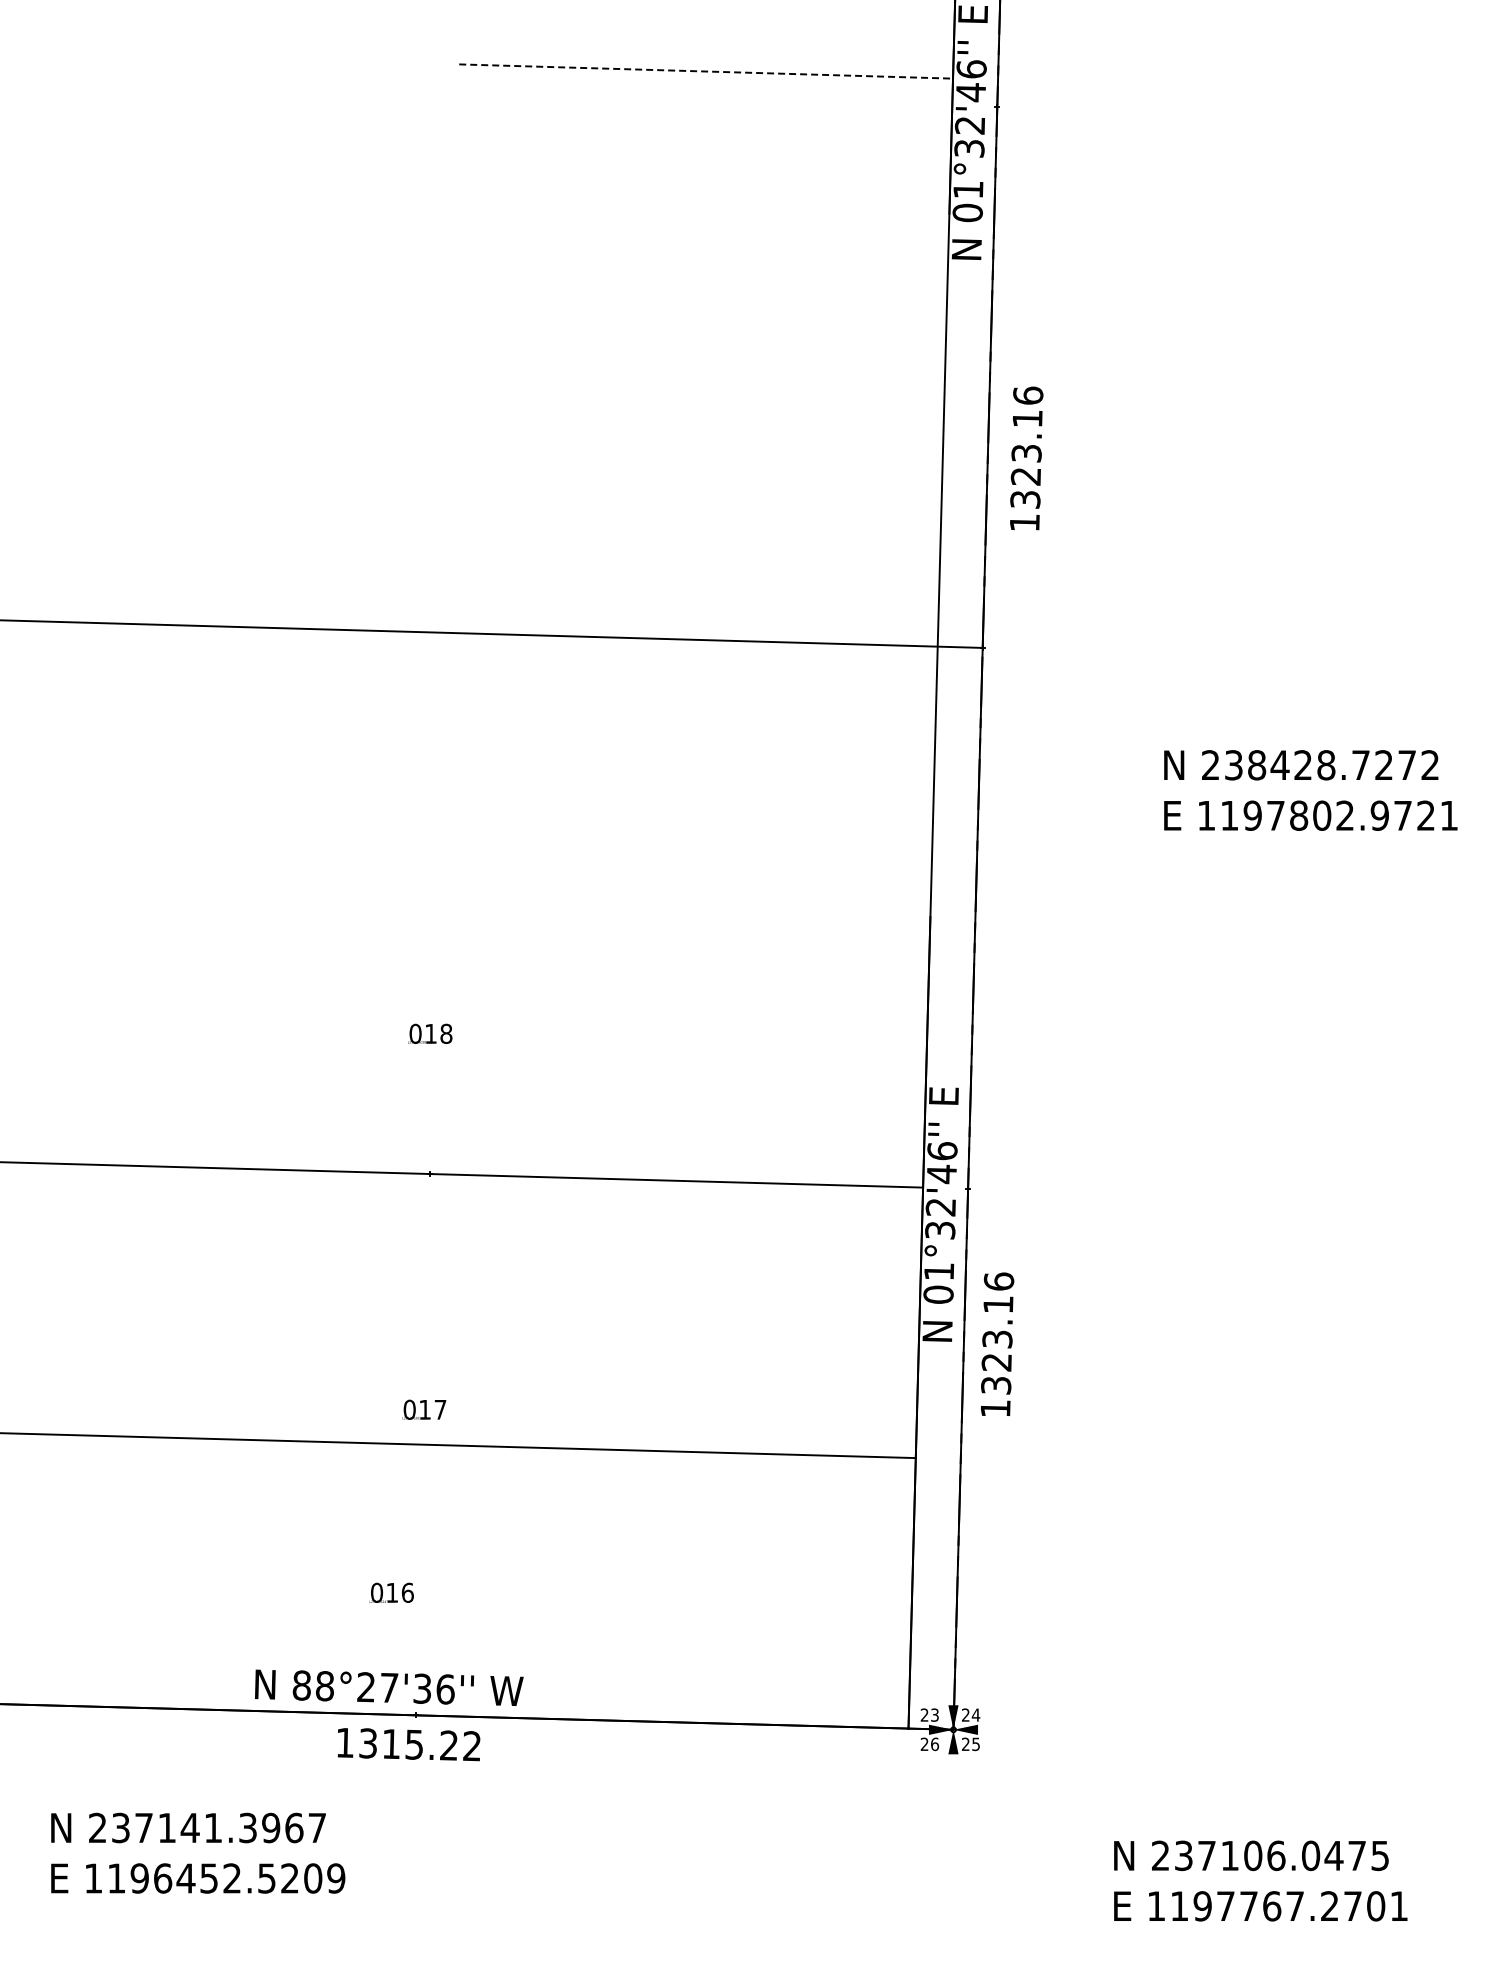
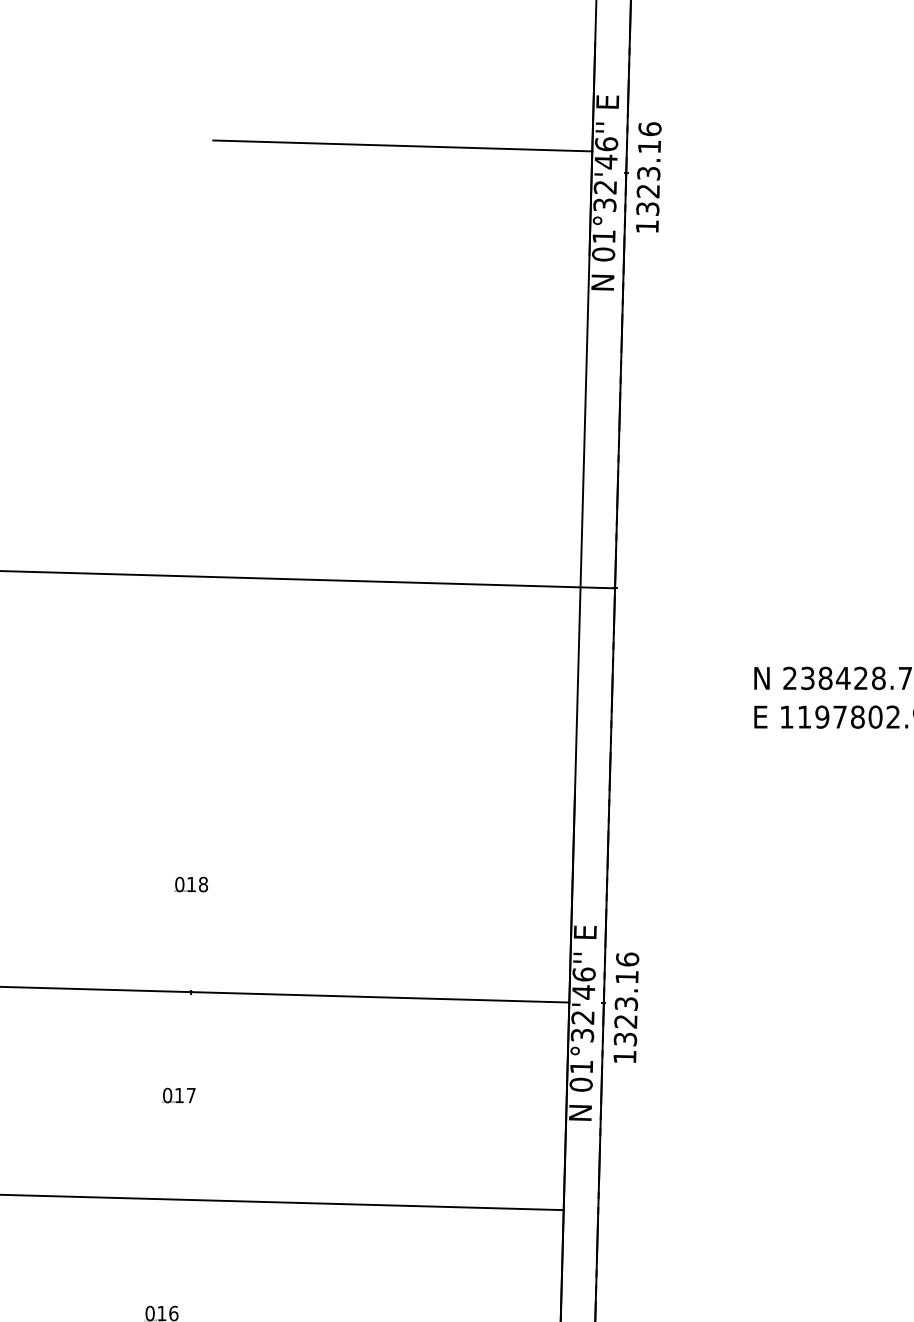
line: (706, 71) -> (403, 145), dashed -> solid
text: (1026, 458) -> (648, 177), moved
text: (997, 1343) -> (626, 1007), moved
text: (424, 1409) -> (178, 1095), moved

